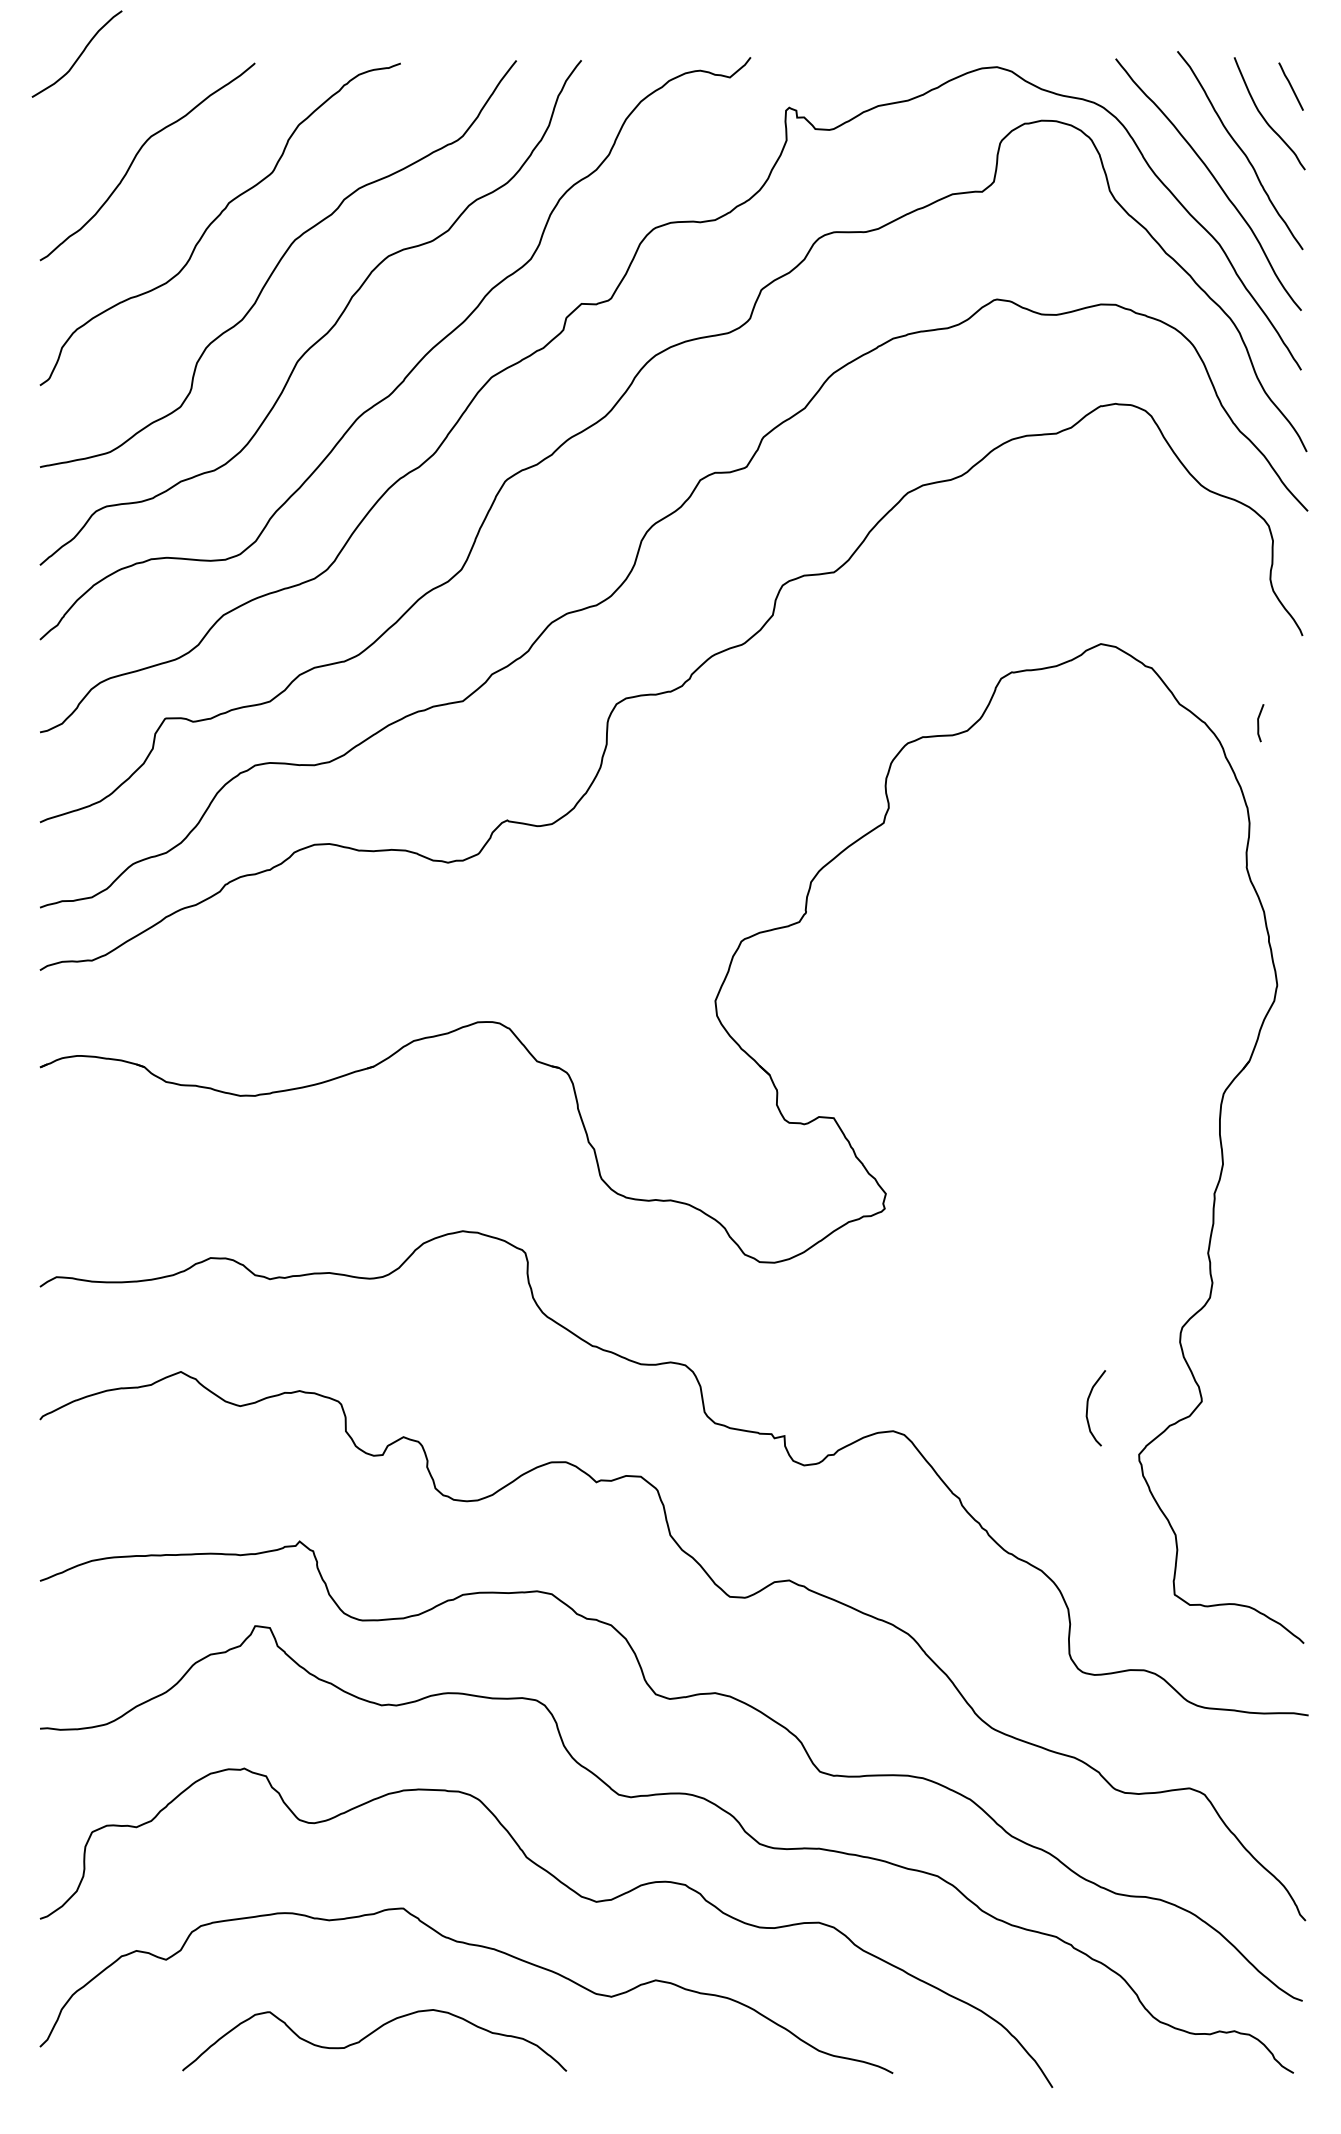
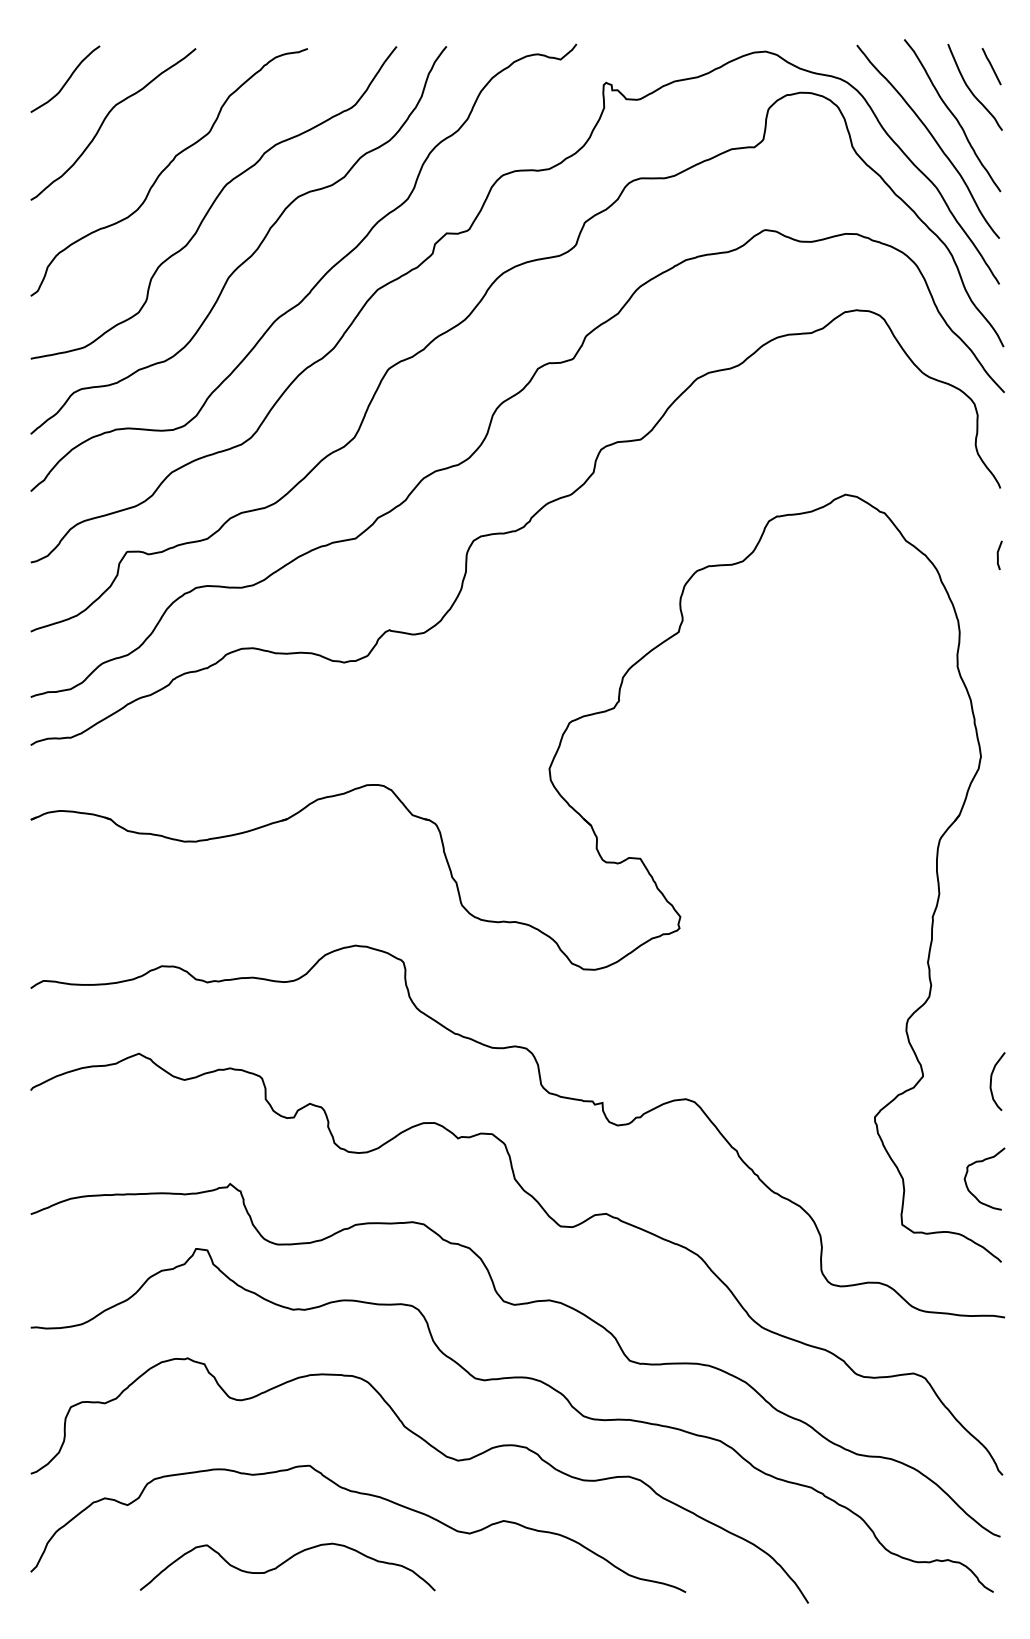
curve: (79, 54) -> (67, 79), moved
line: (1259, 723) -> (998, 555), moved
curve: (1088, 1408) -> (991, 1081), moved
curve: (1275, 1513) -> (979, 1162), added

